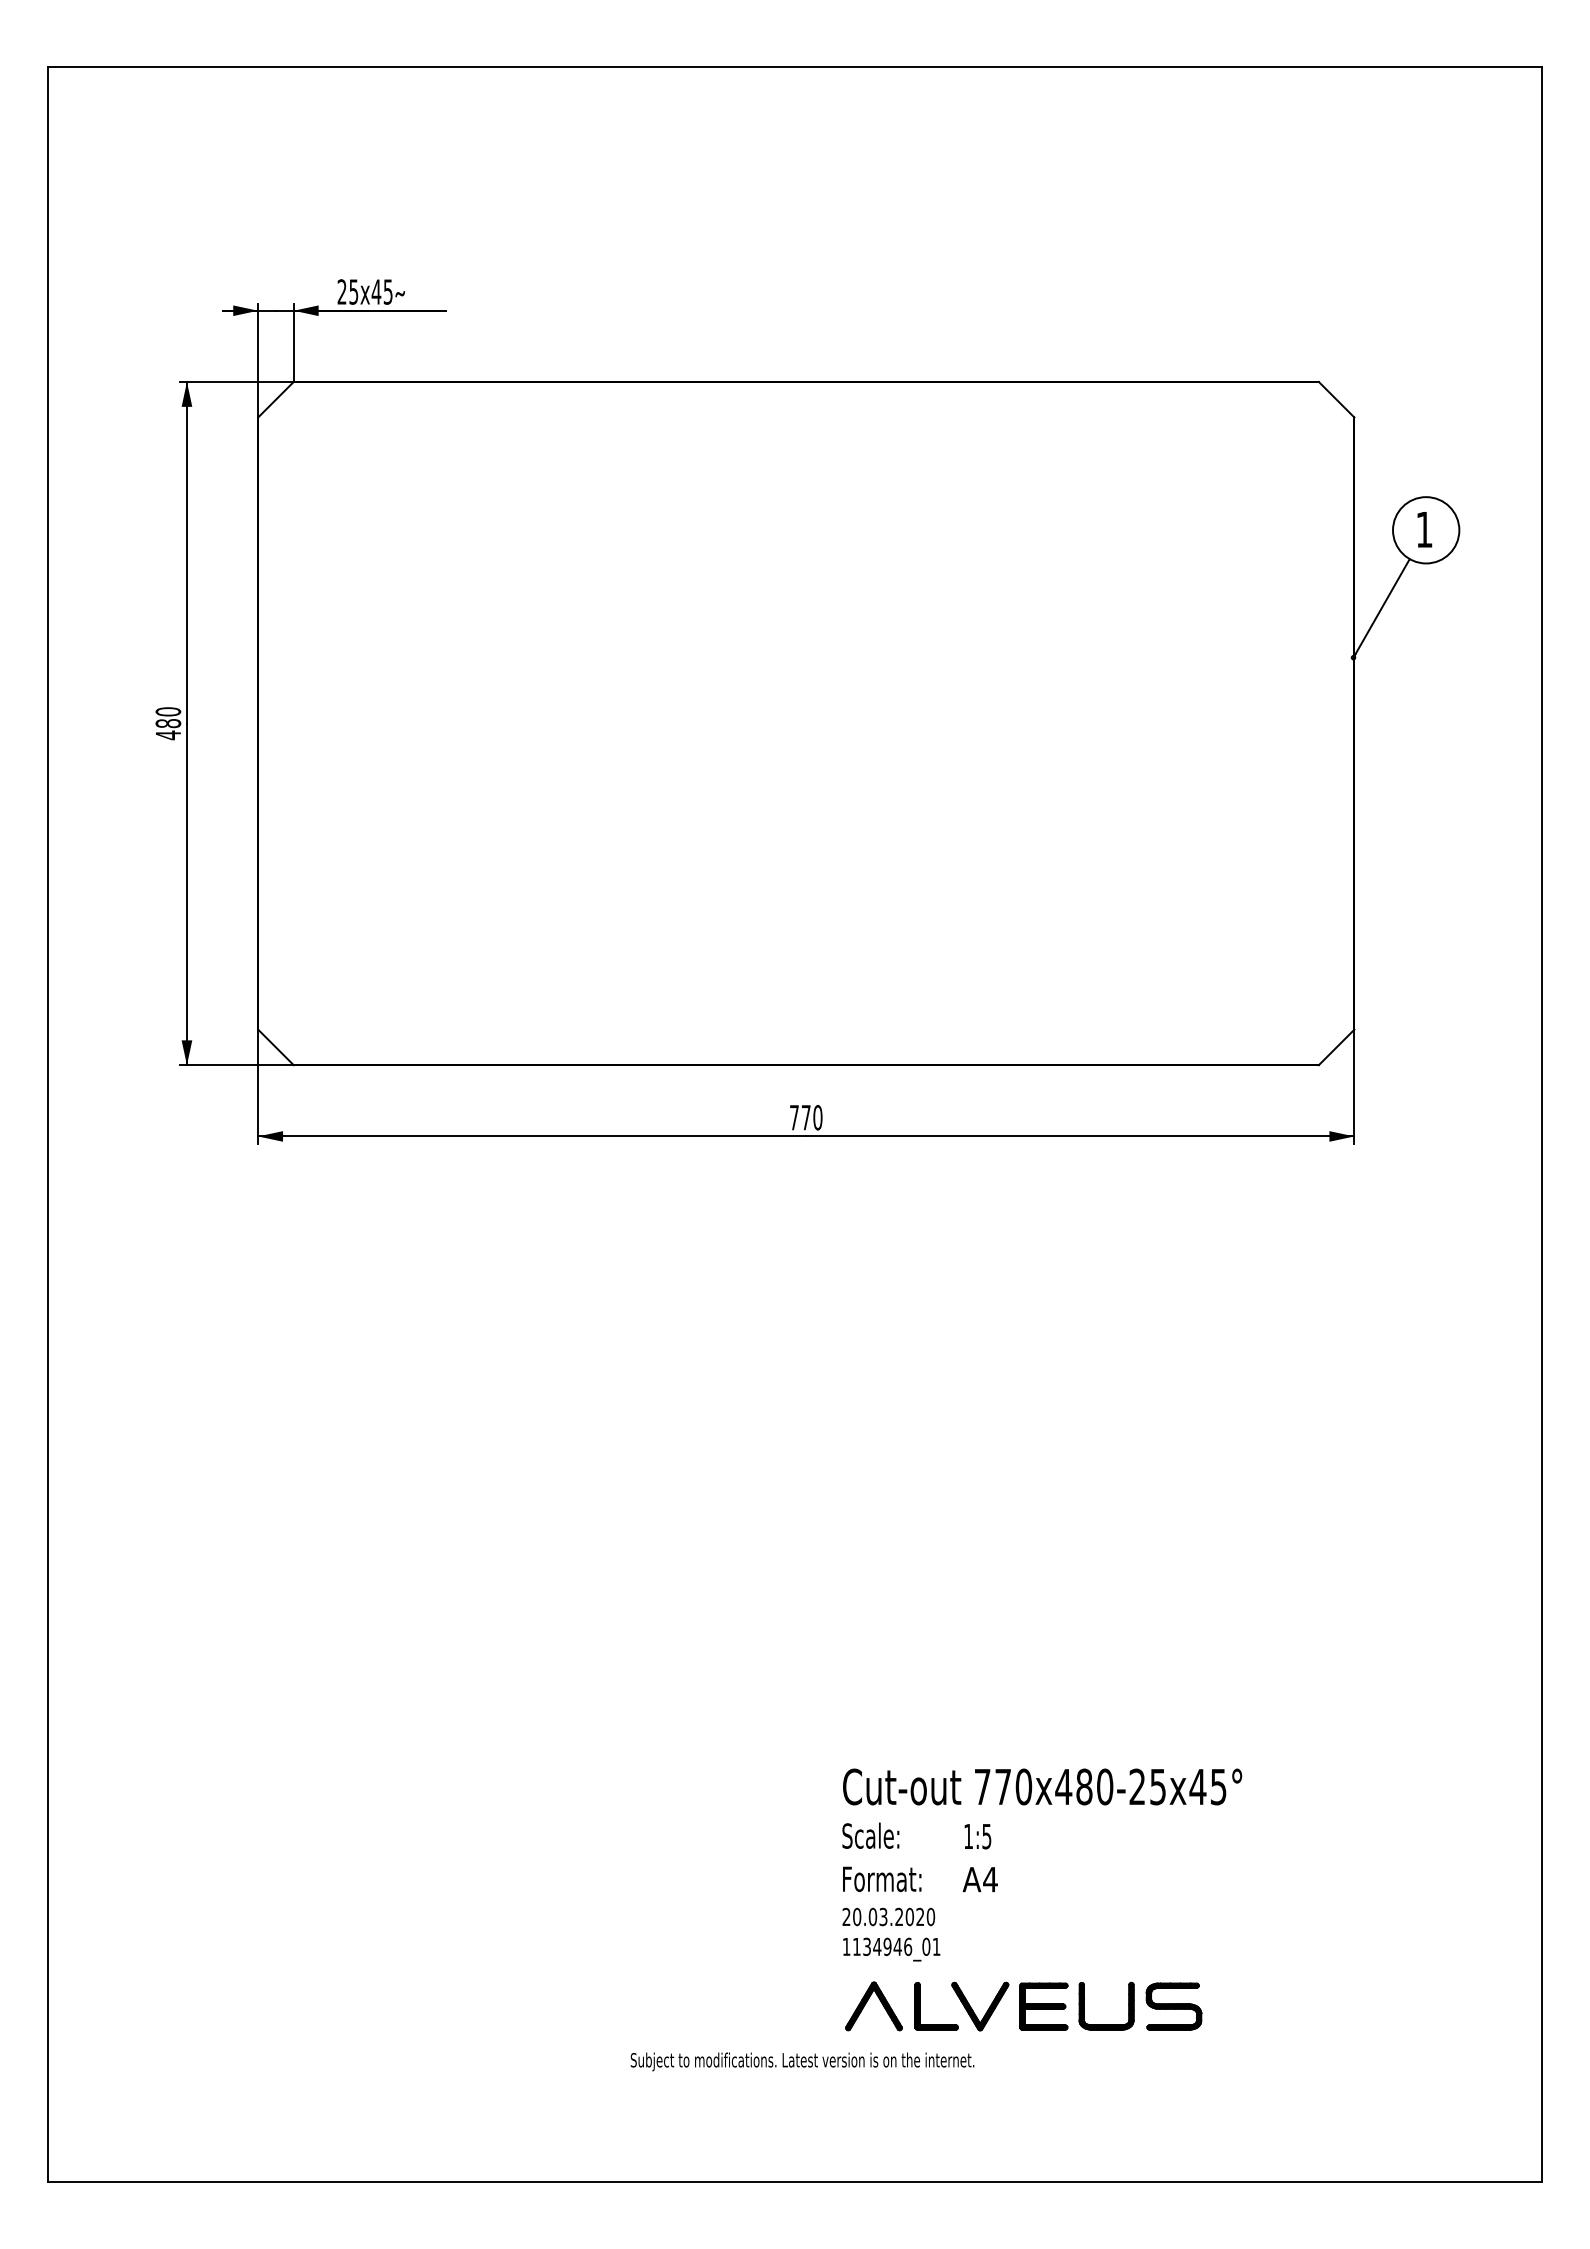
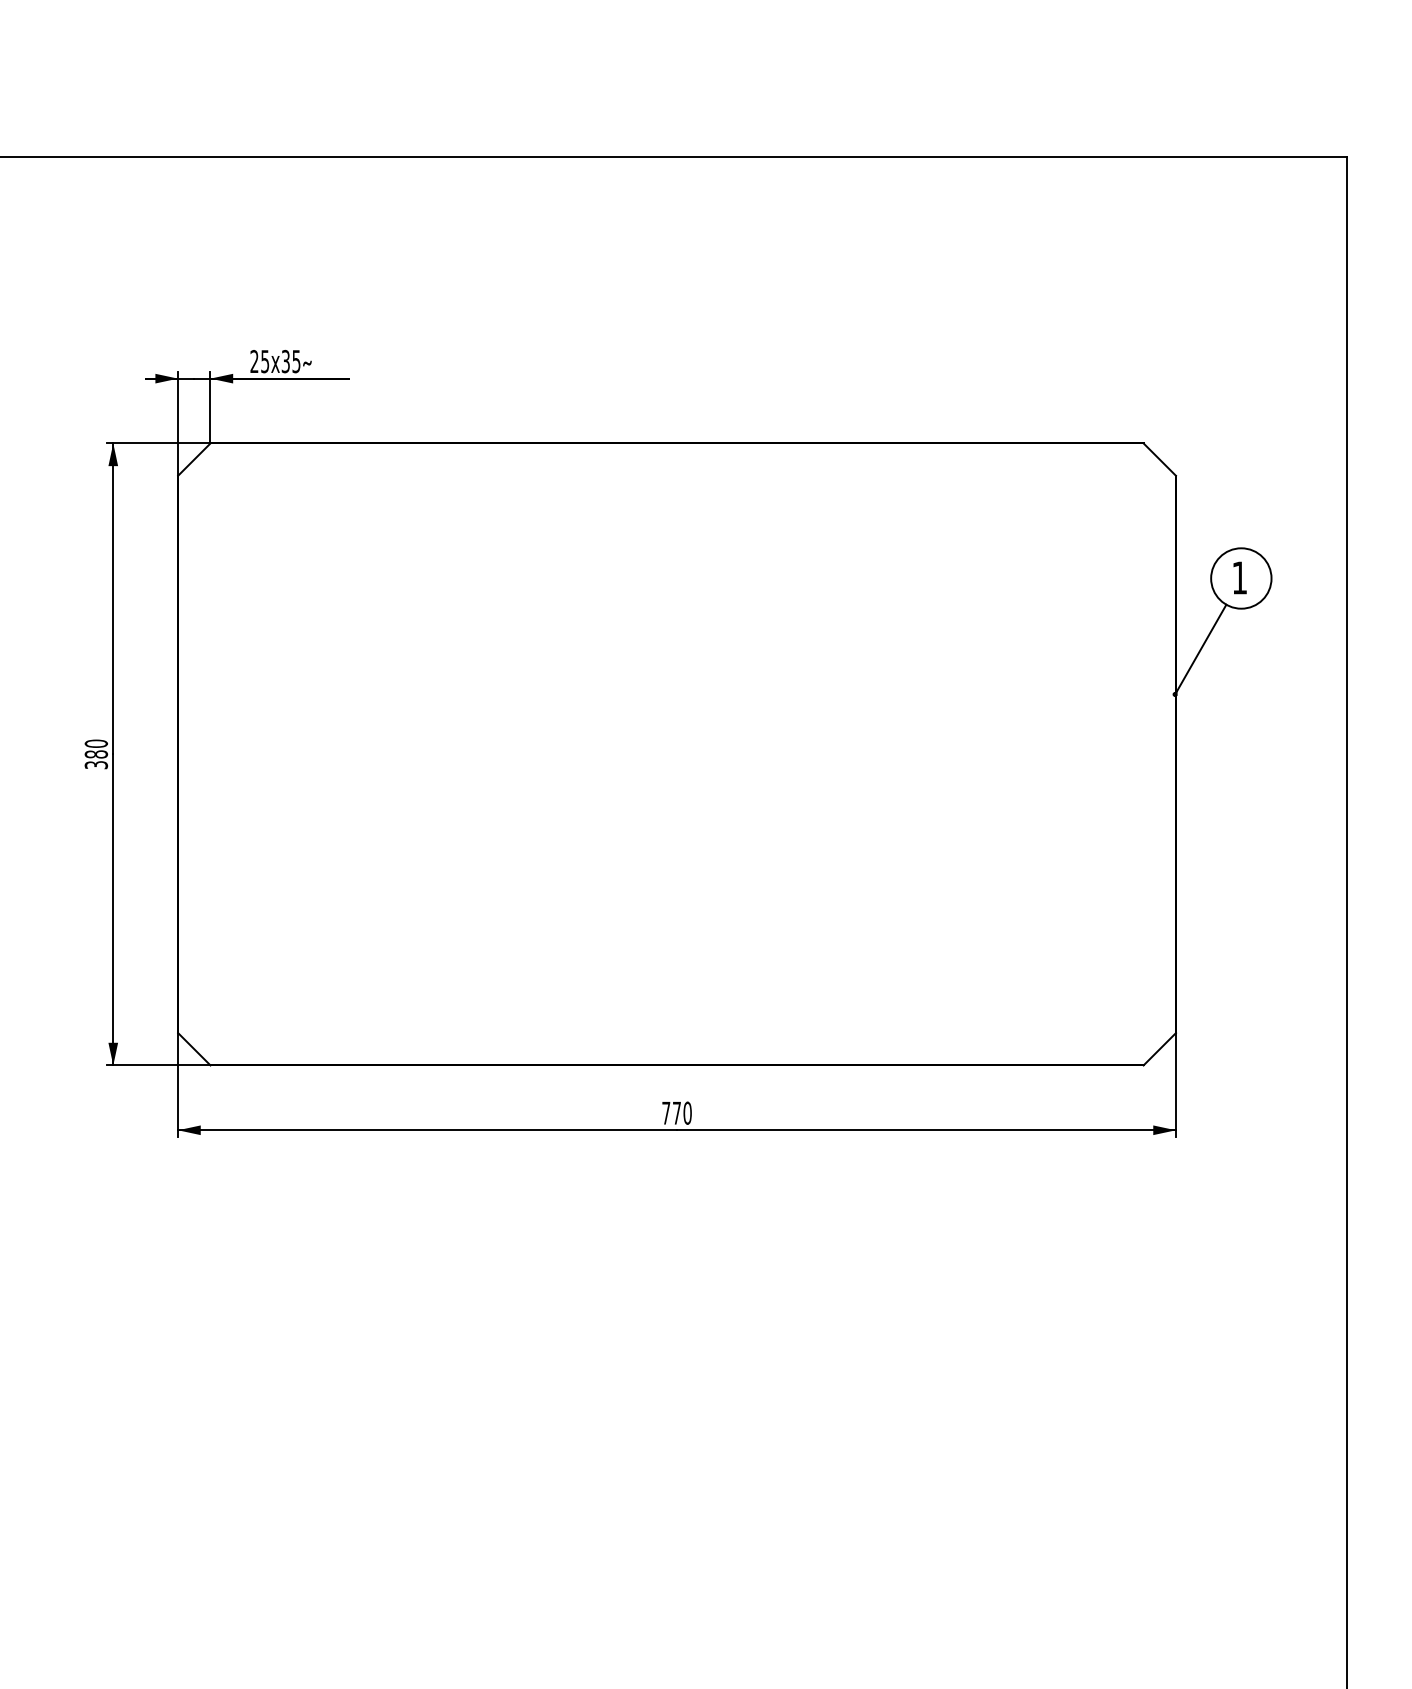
text: (376, 291) -> (285, 361), 25x45 -> 25x35
text: (168, 735) -> (96, 765), 480 -> 380

